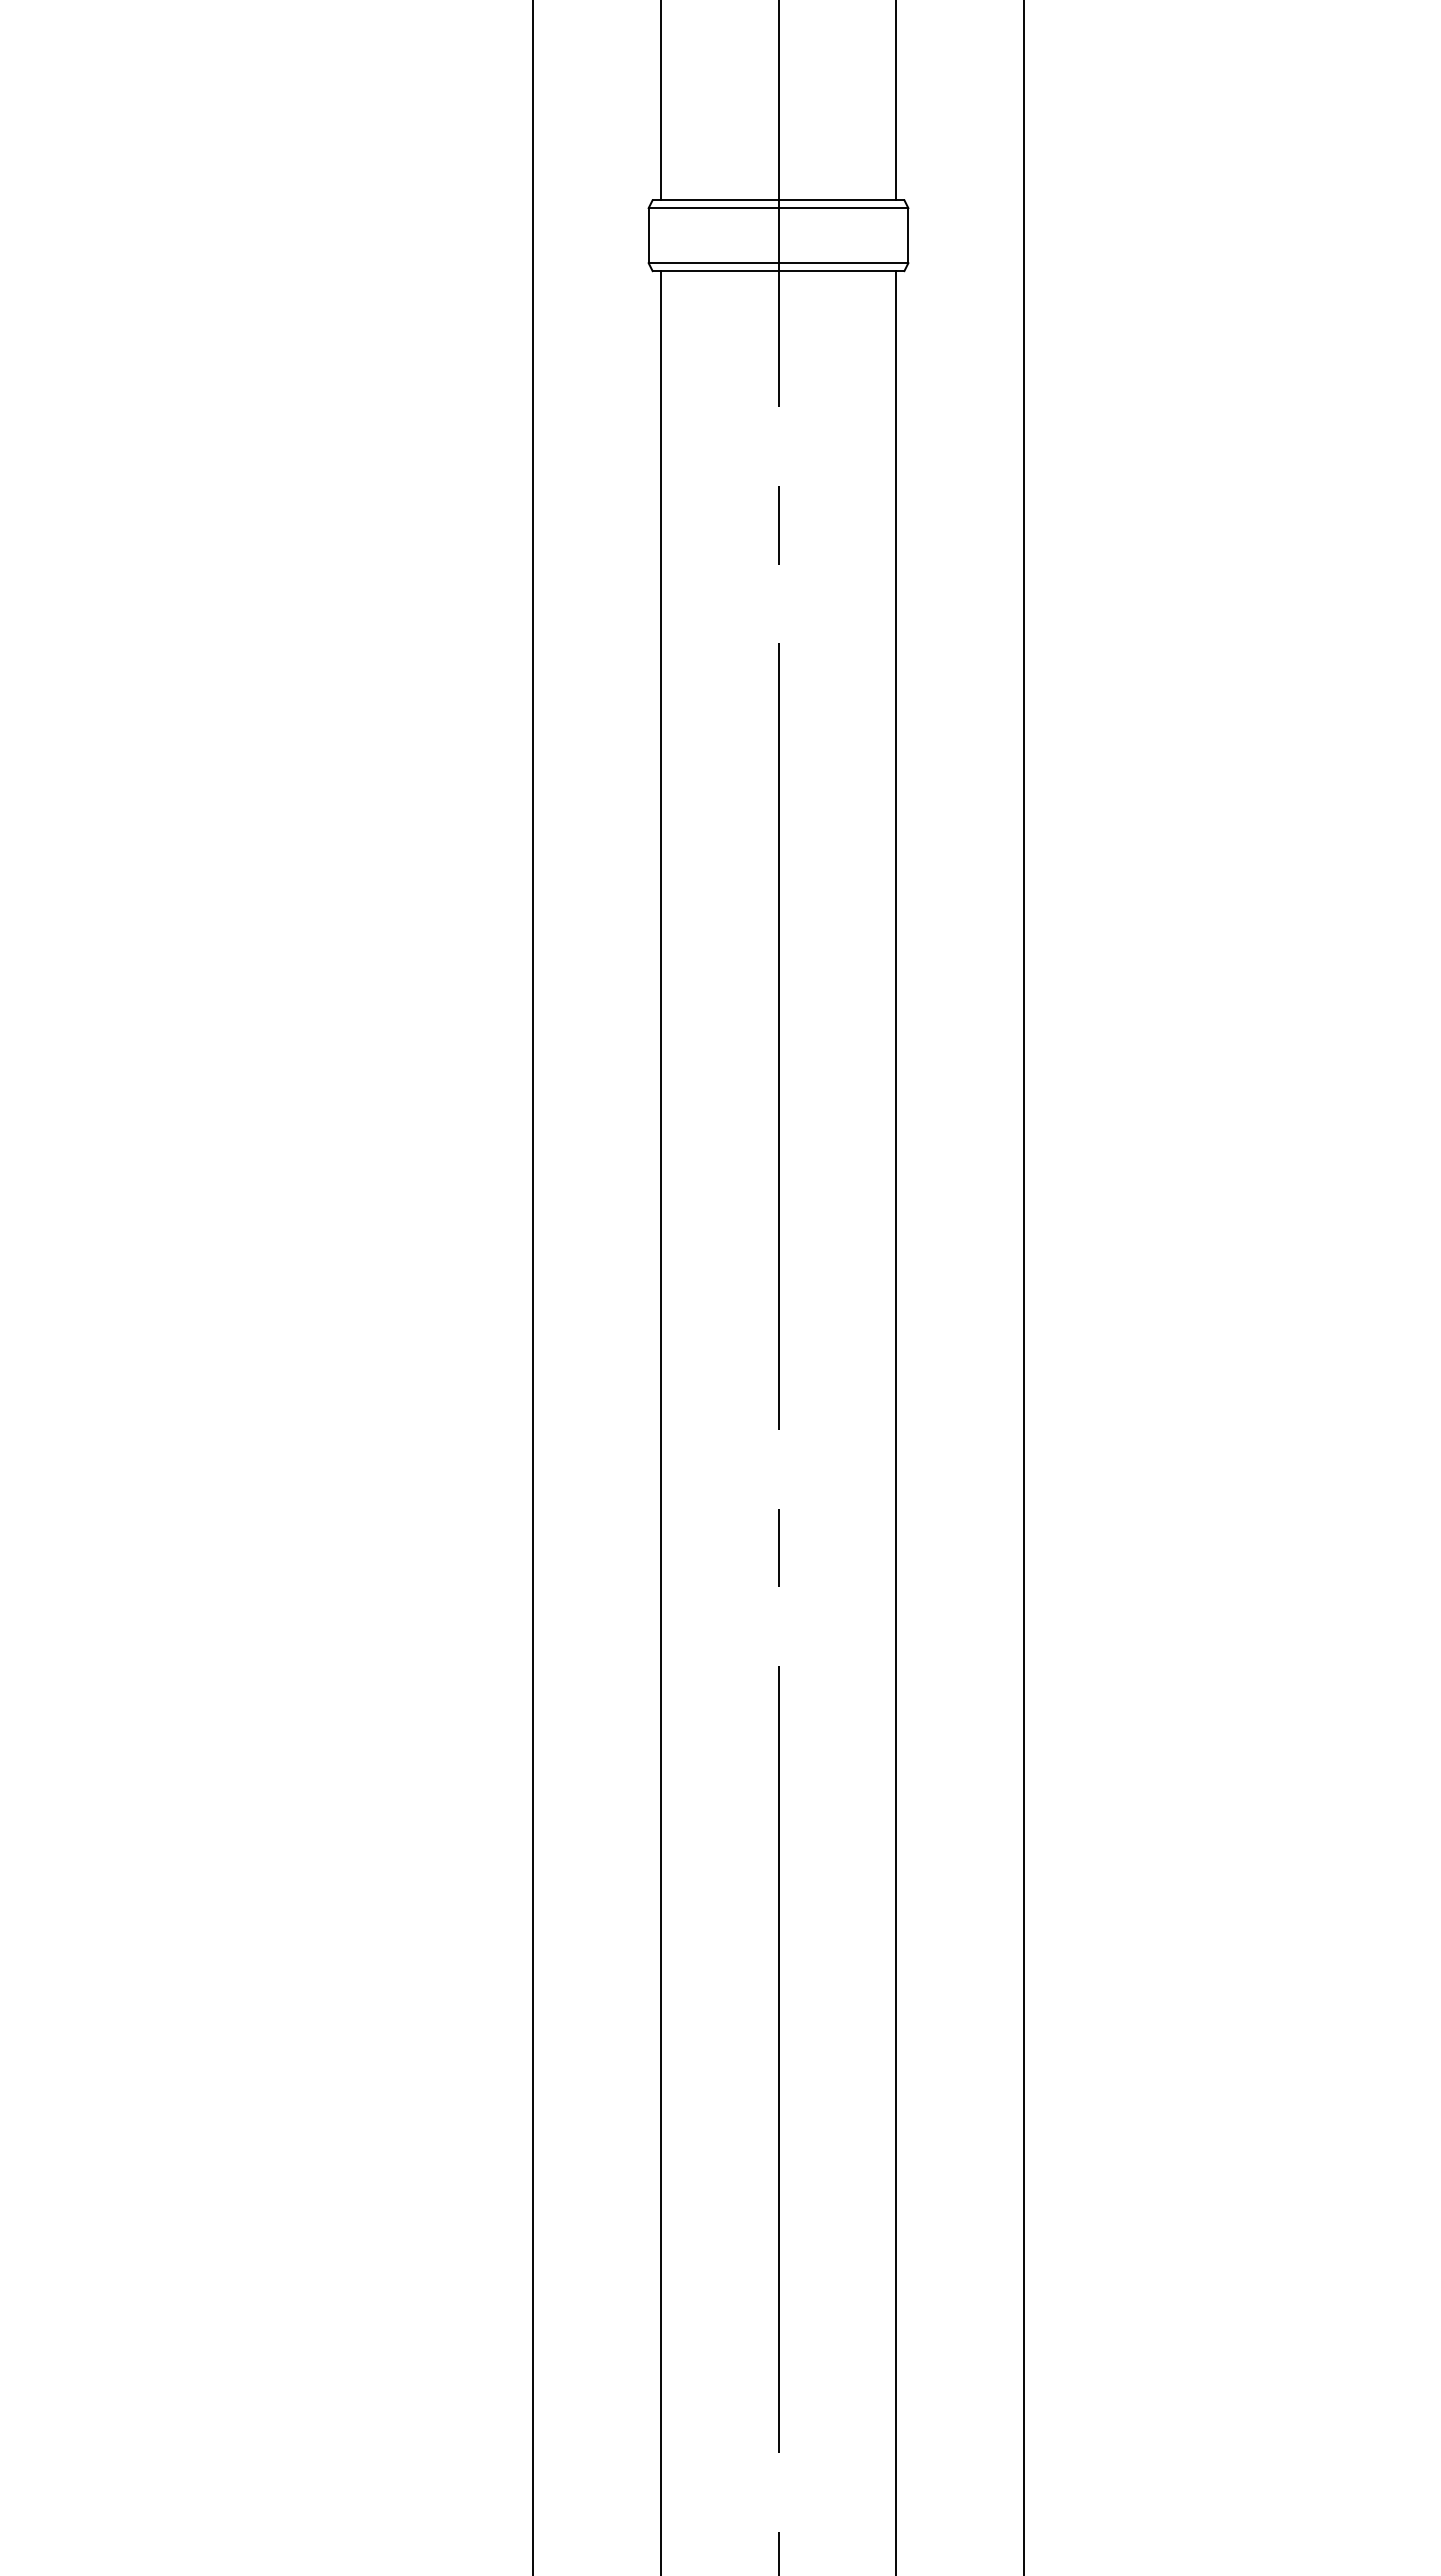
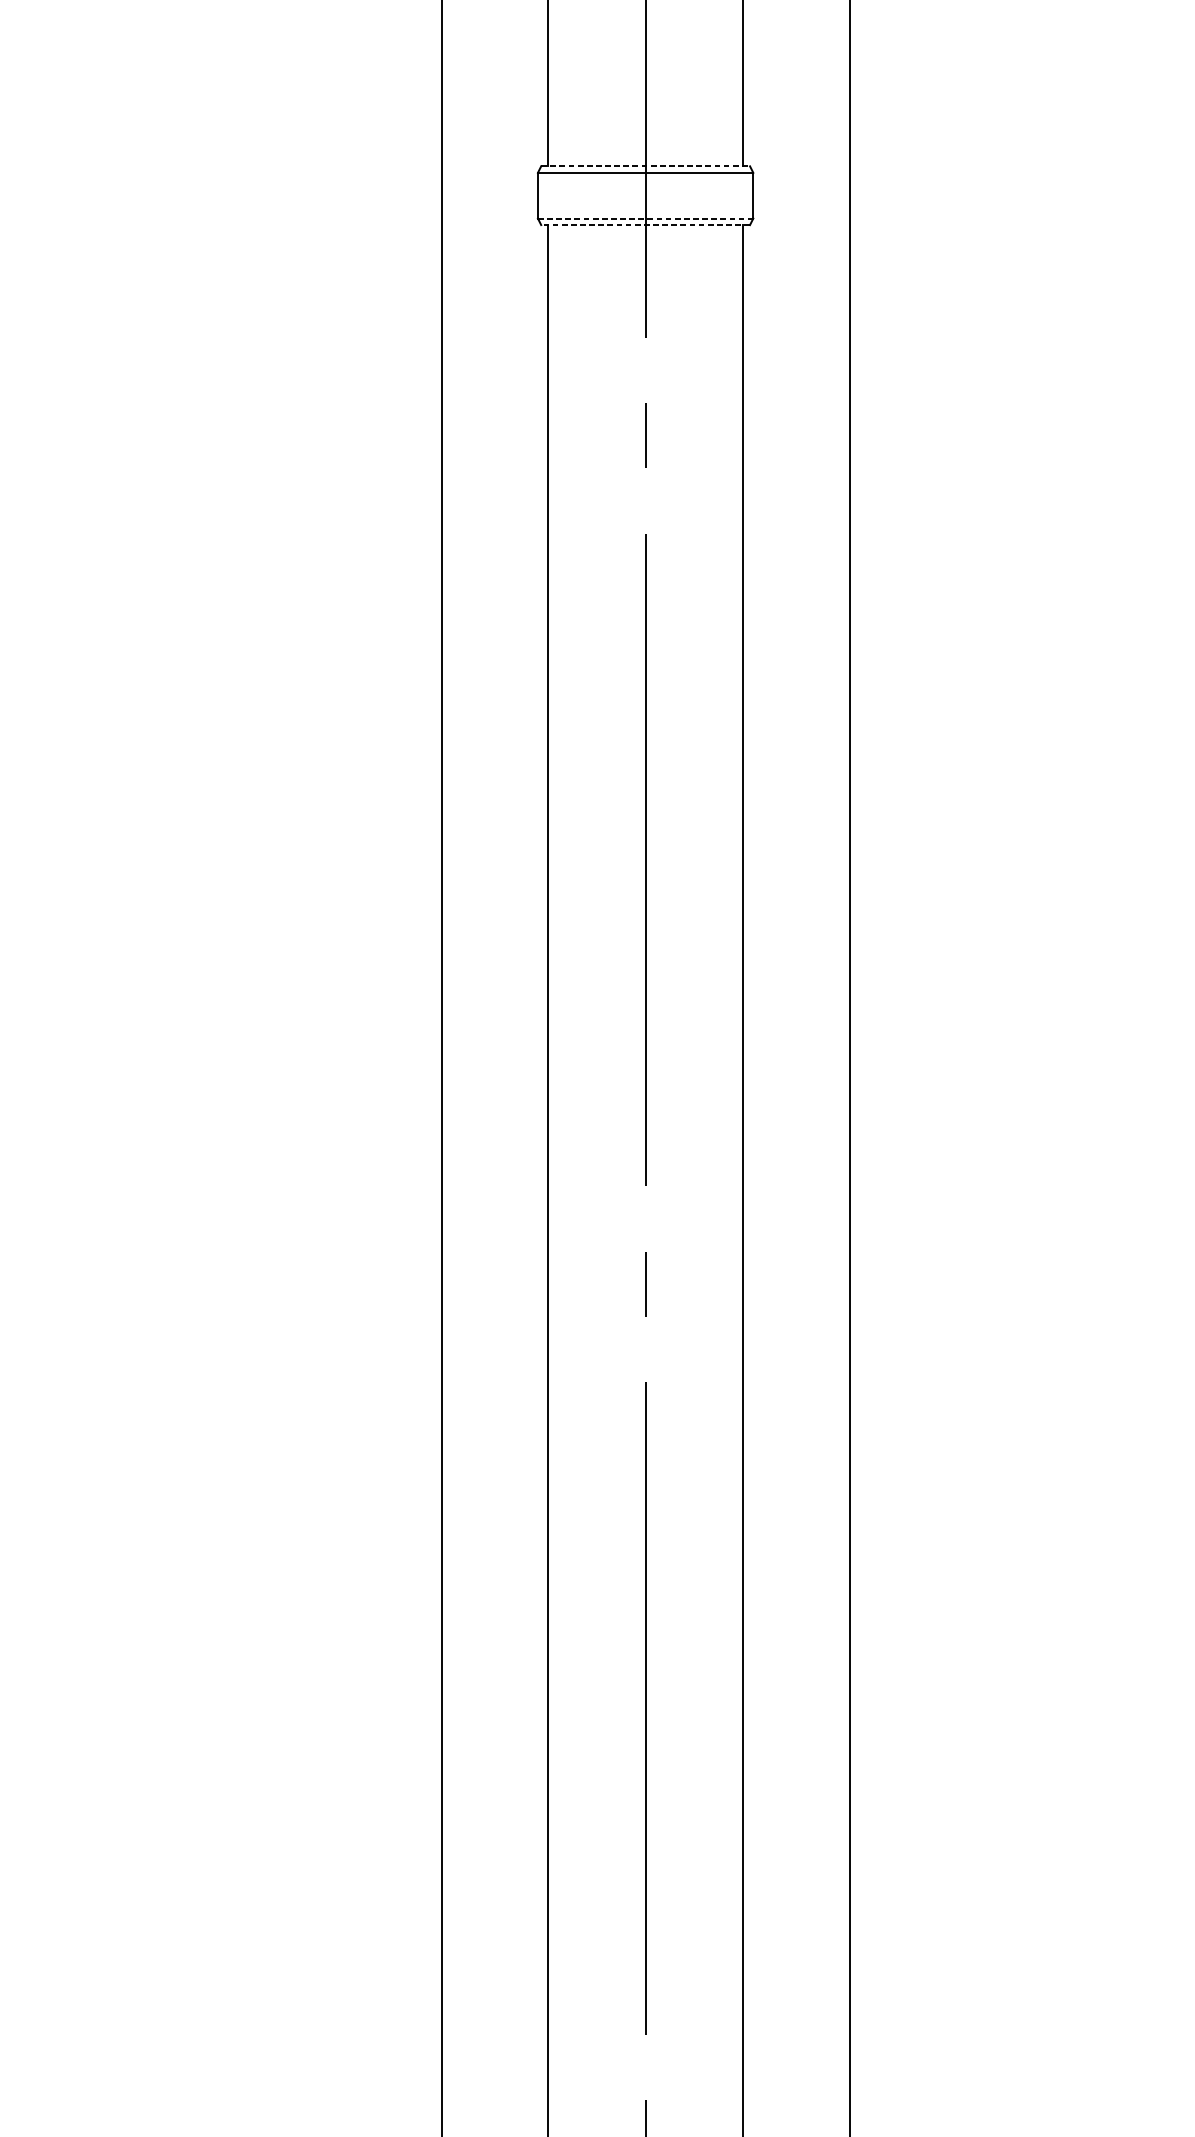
line: (778, 200) -> (645, 166), solid -> dashed
line: (778, 263) -> (645, 218), solid -> dashed
line: (778, 271) -> (645, 225), solid -> dashed

